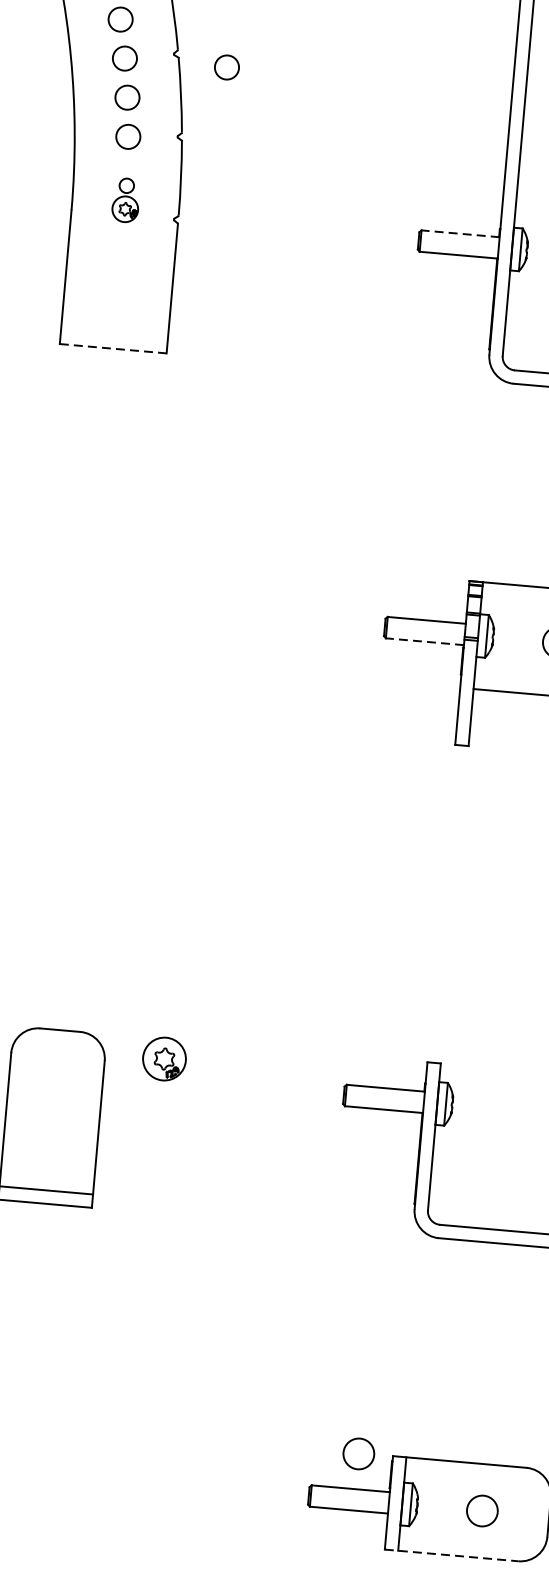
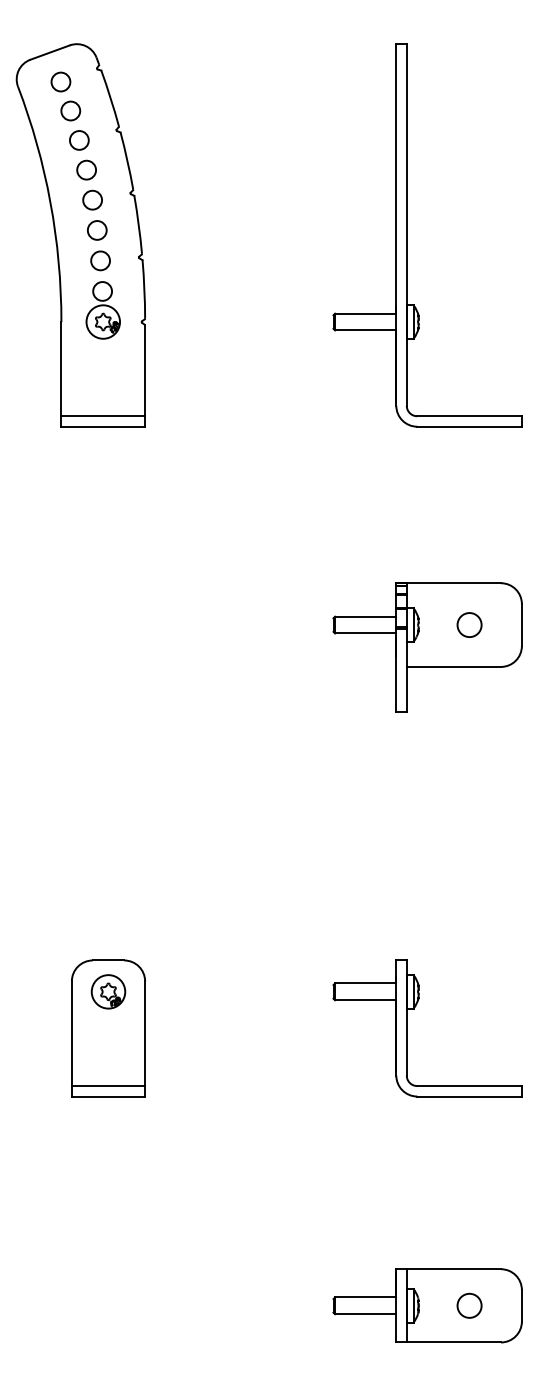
circle: (226, 66) -> (172, 199), removed
part: (125, 200) -> (102, 310), size x1.67
line: (460, 233) -> (365, 313), dashed -> solid
line: (114, 335) -> (103, 416), added
line: (113, 348) -> (103, 426), dashed -> solid
line: (424, 641) -> (365, 633), dashed -> solid
part: (164, 1058) -> (108, 991), moved
circle: (358, 1453) -> (369, 1269), removed
line: (452, 1555) -> (449, 1342), dashed -> solid

